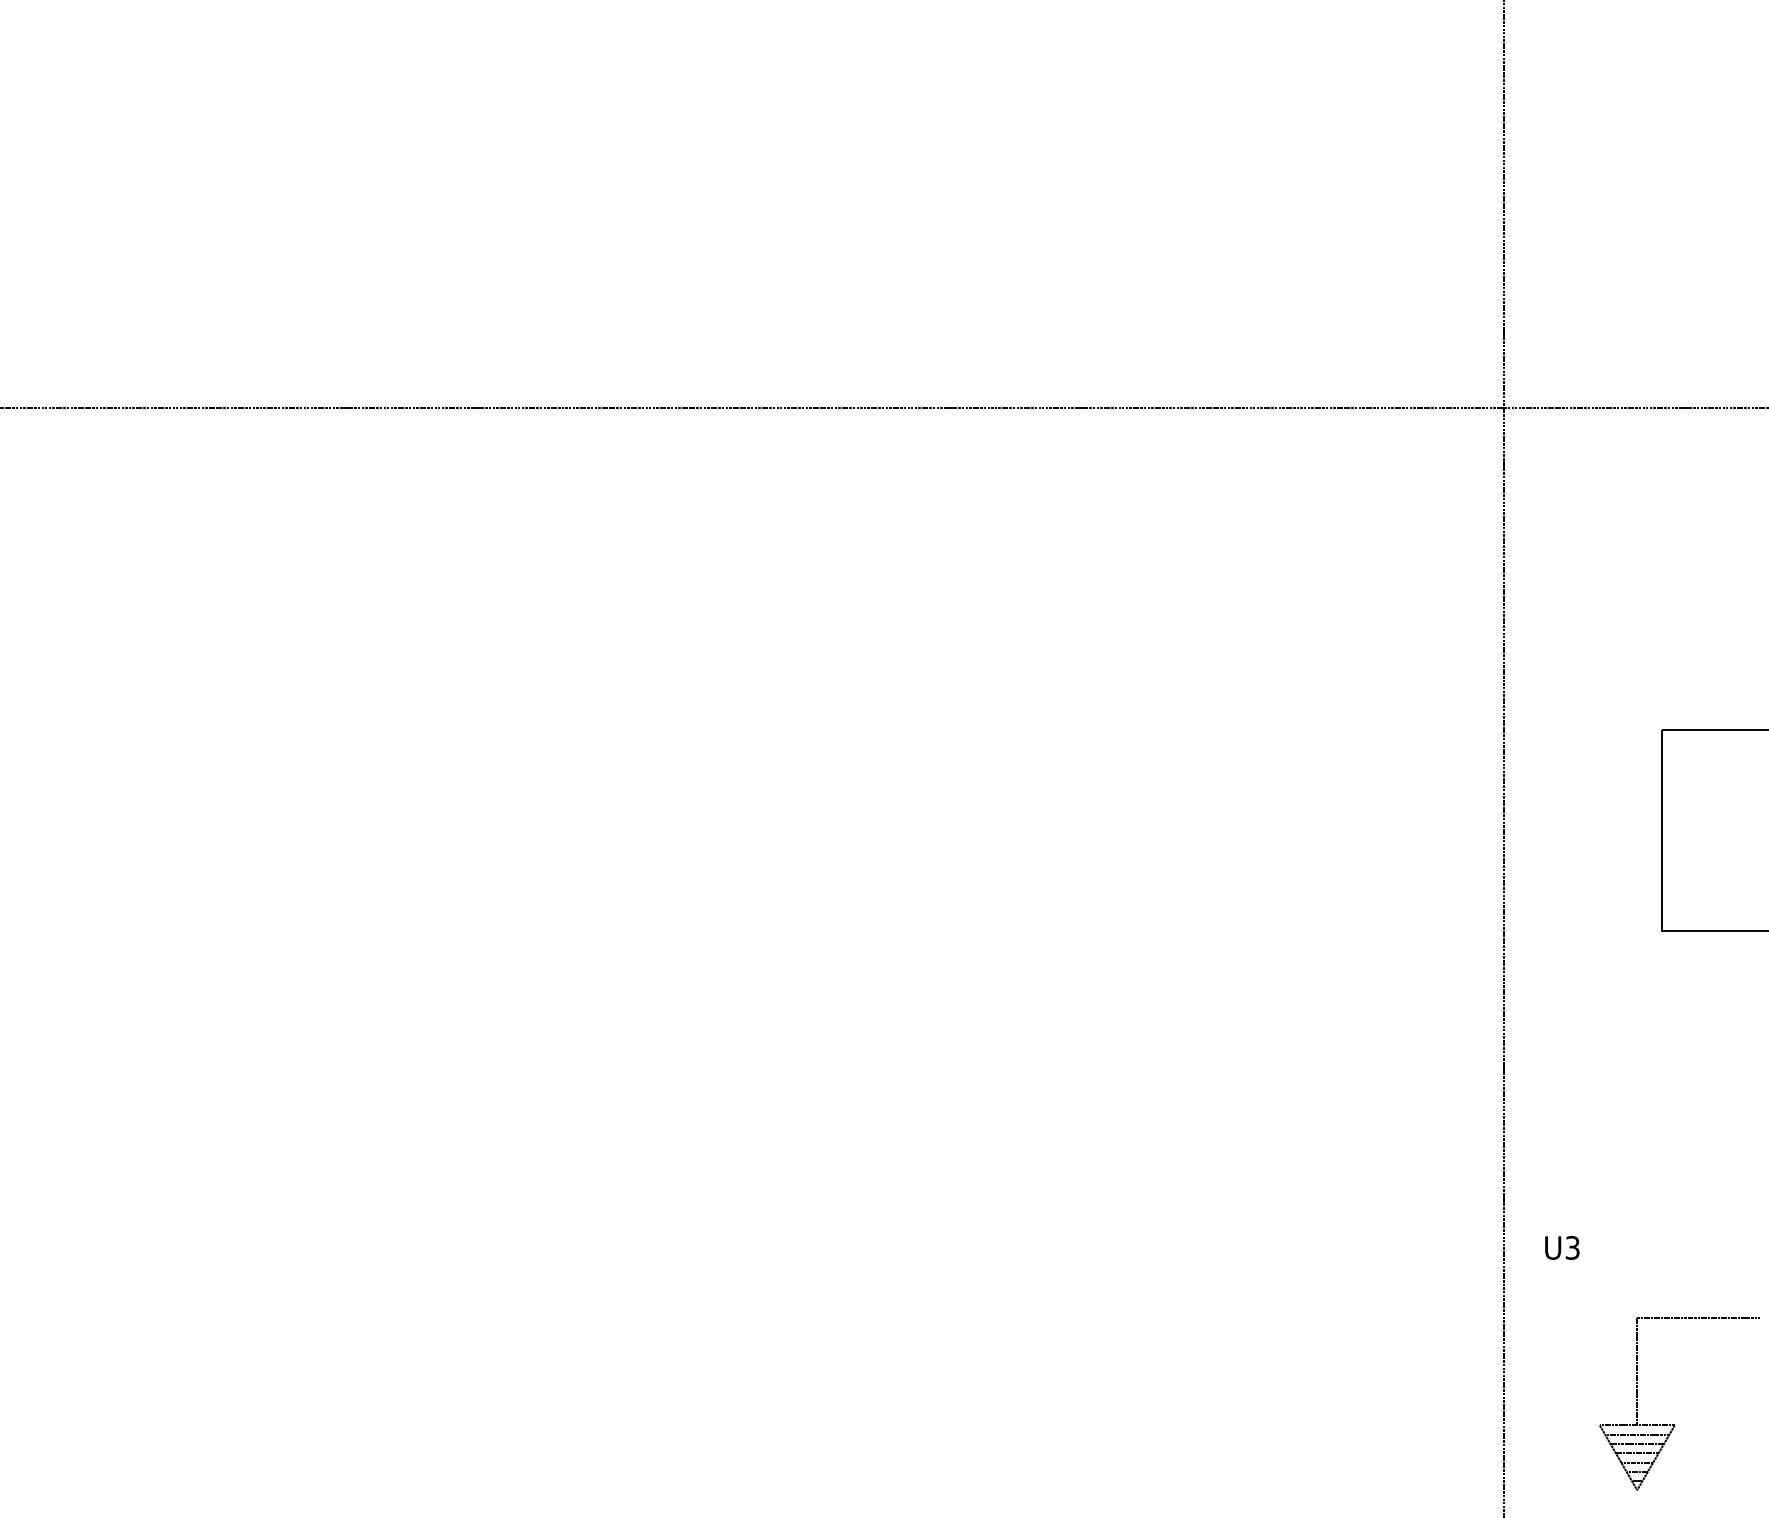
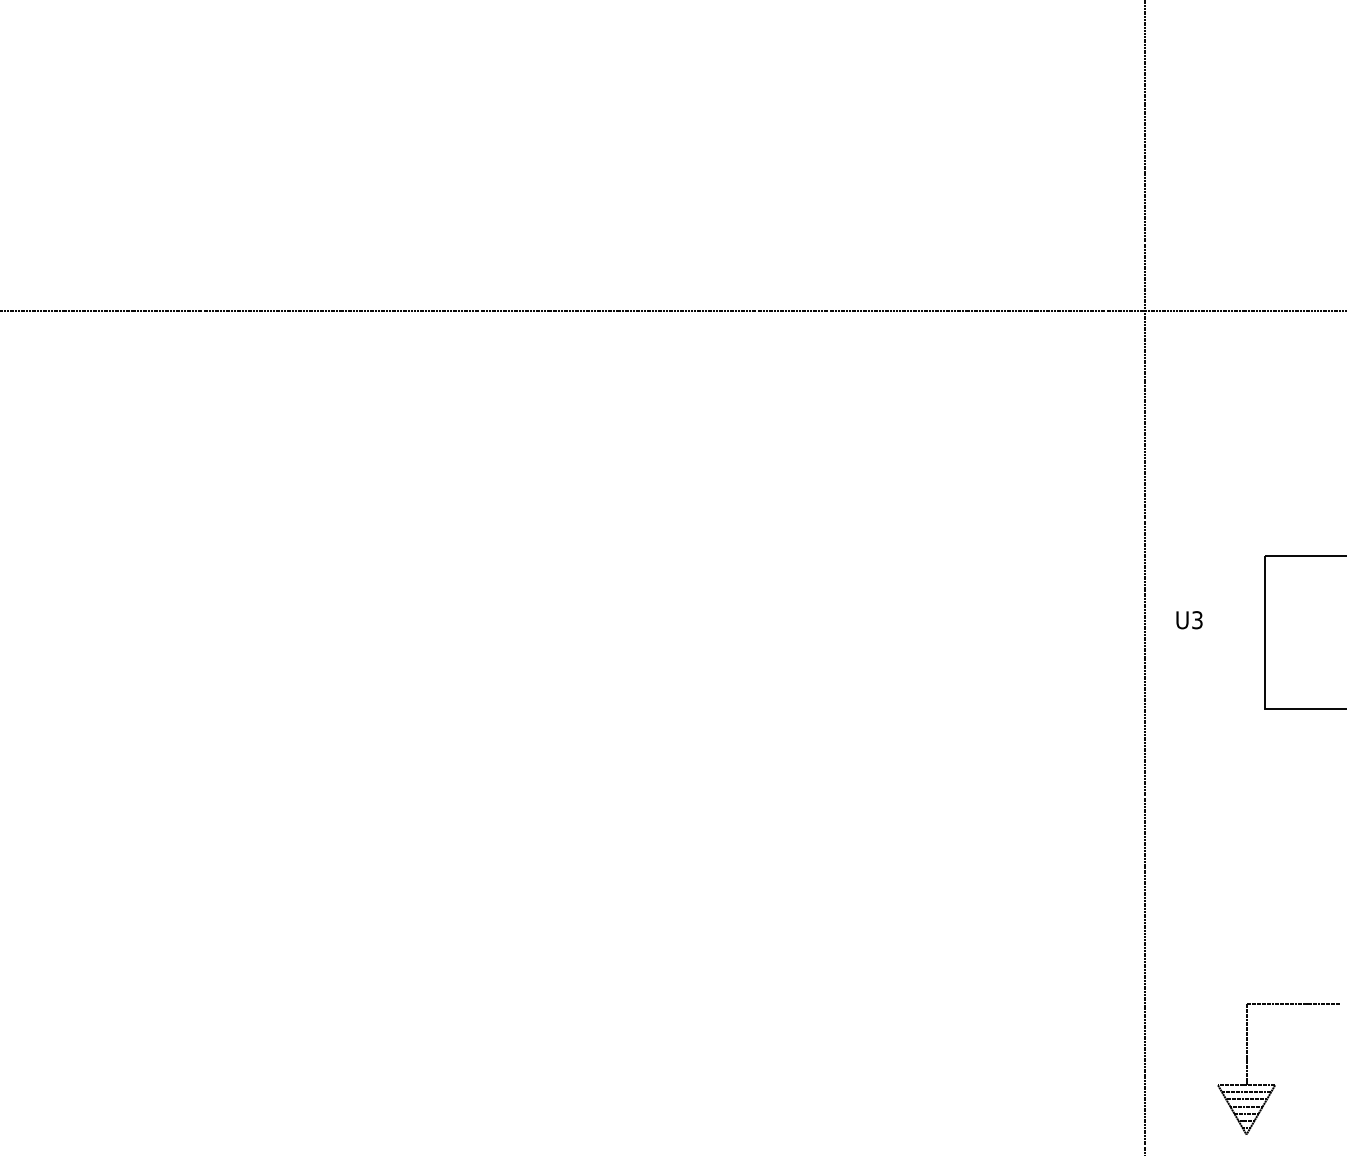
text: (1562, 1248) -> (1189, 620), moved

